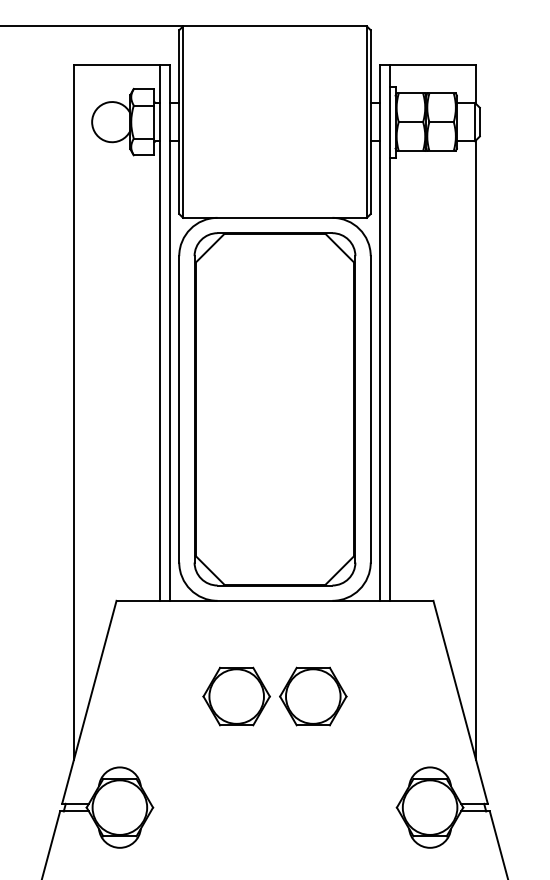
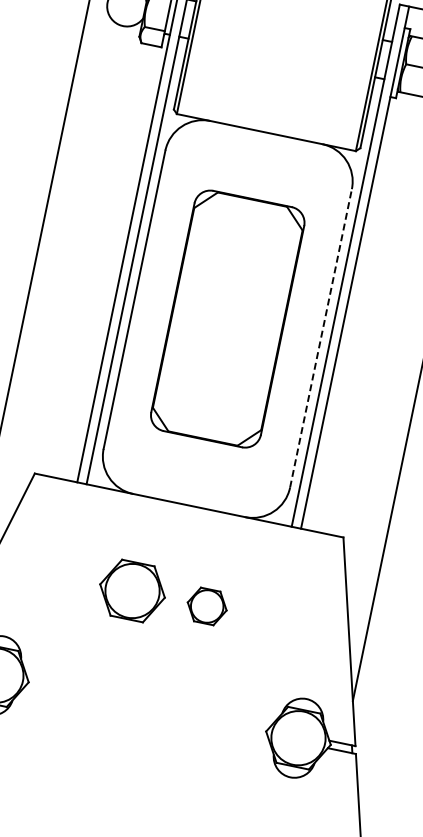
line: (370, 408) -> (320, 337), solid -> dashed
part: (274, 409) -> (227, 319), size x0.7
part: (313, 696) -> (207, 606), size x0.6

